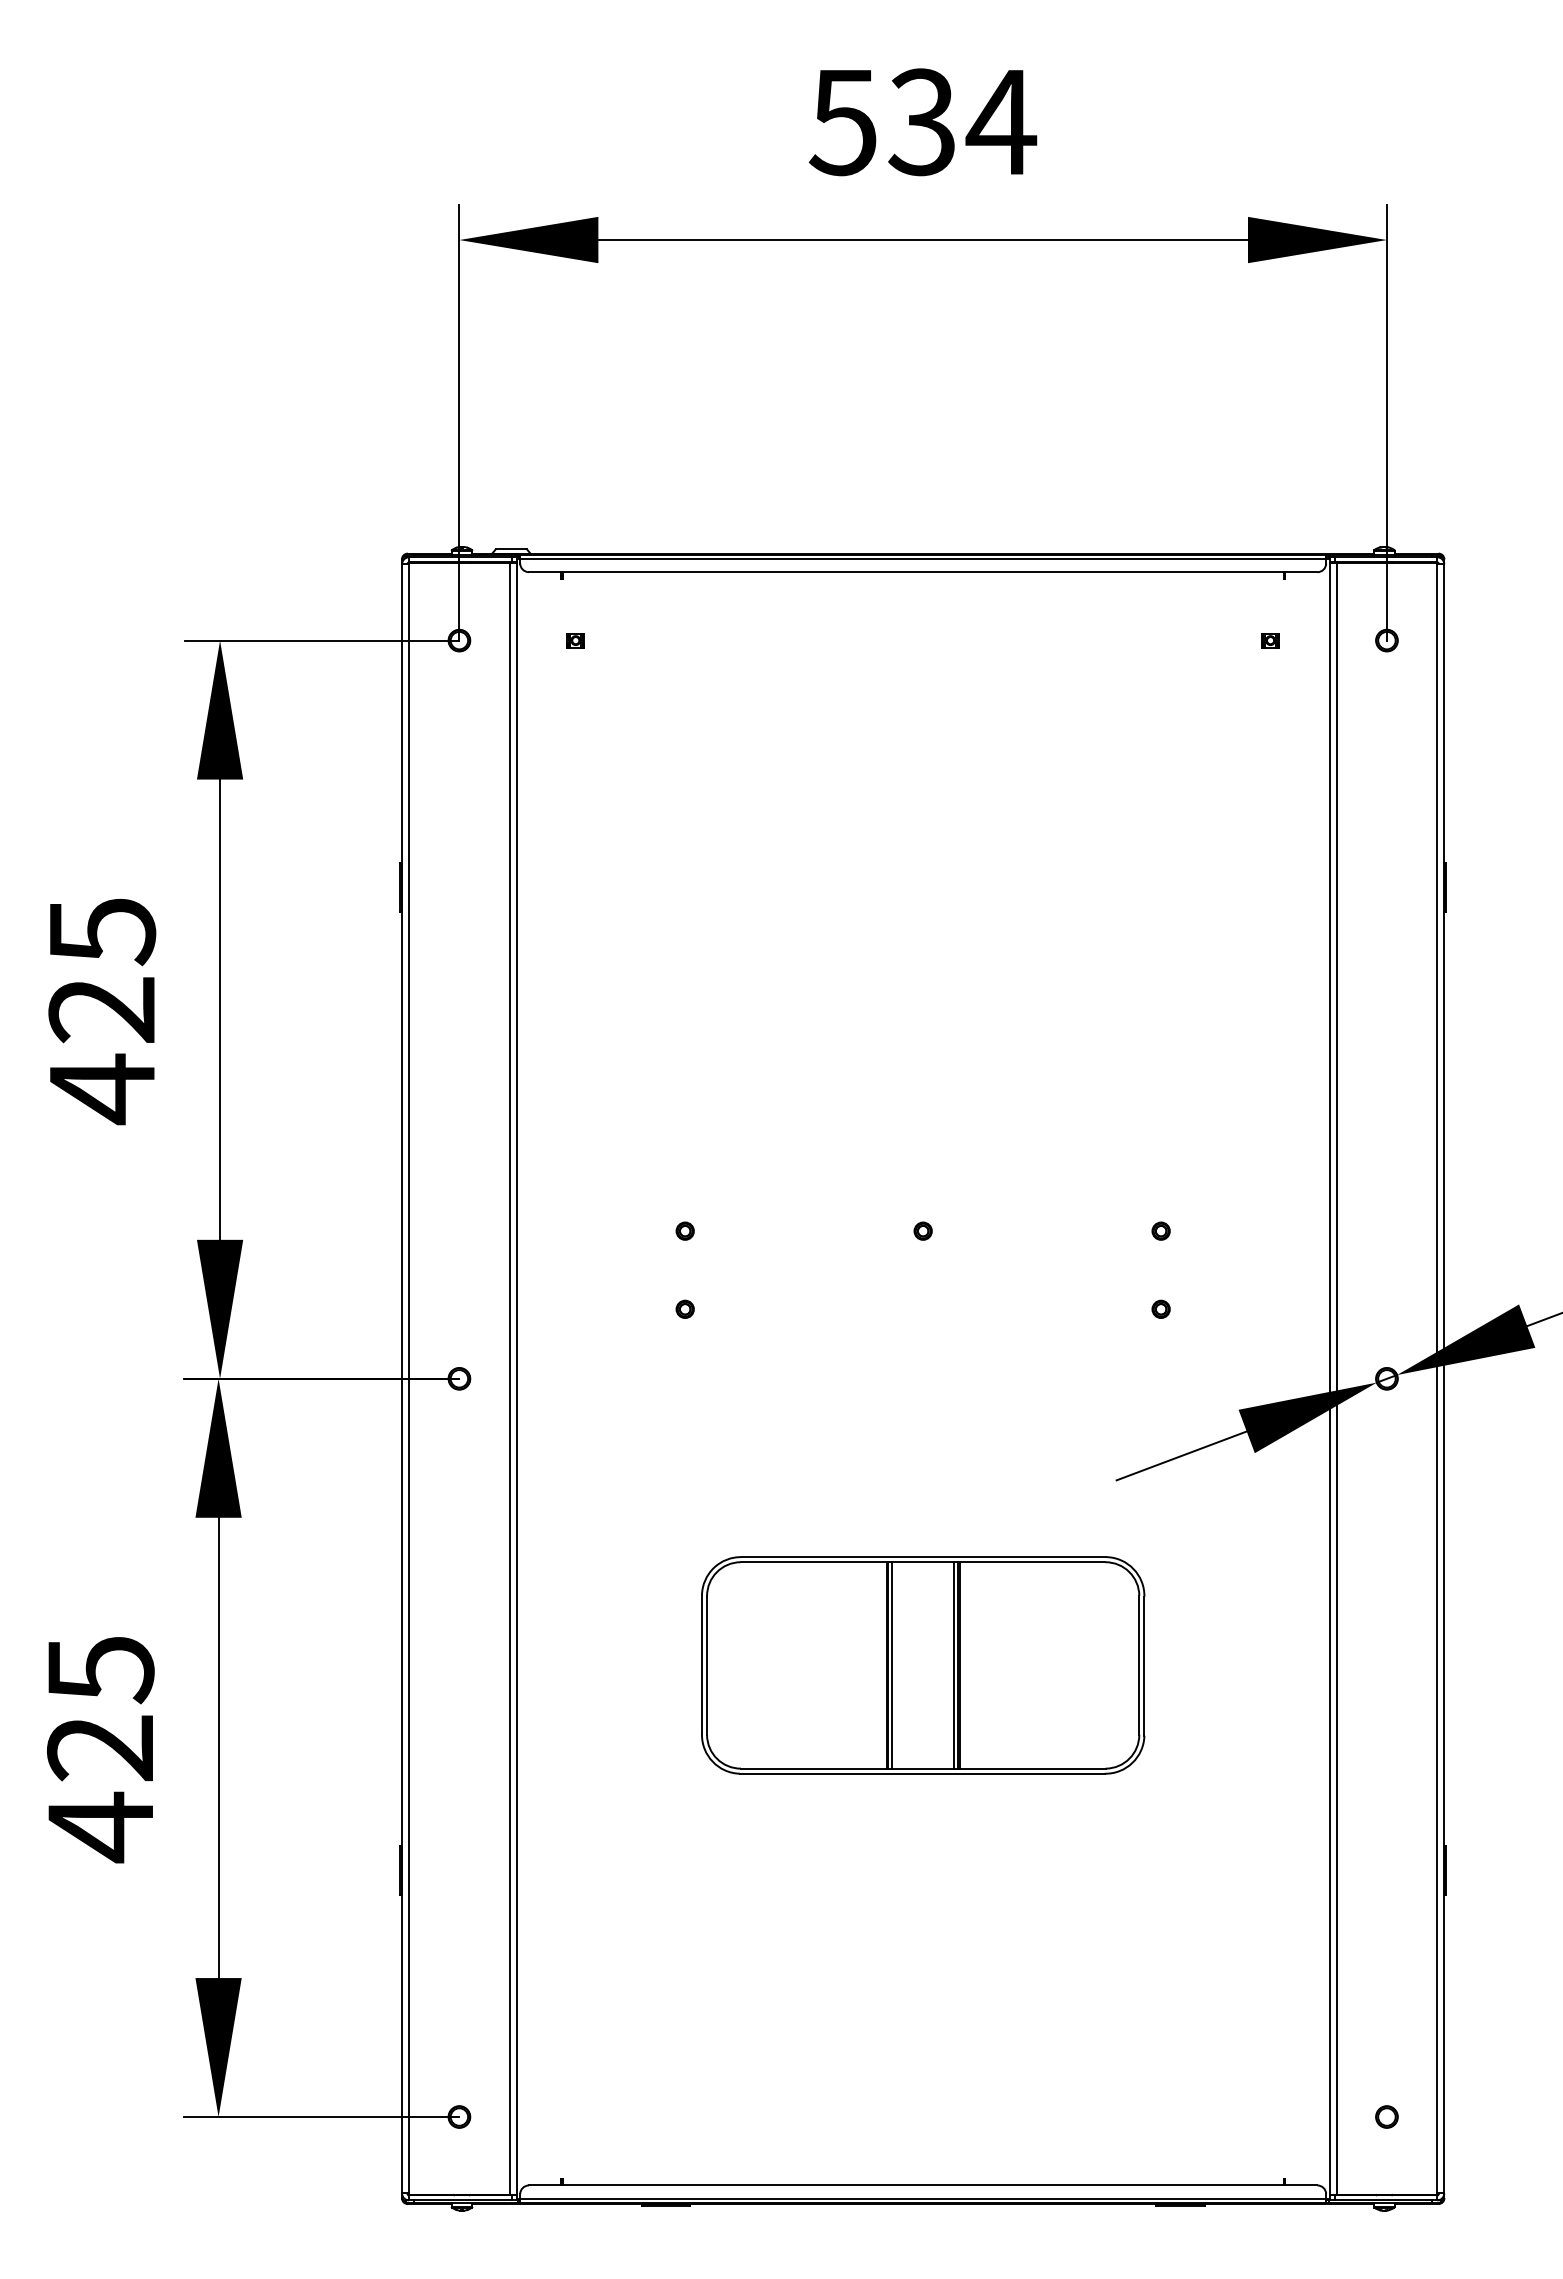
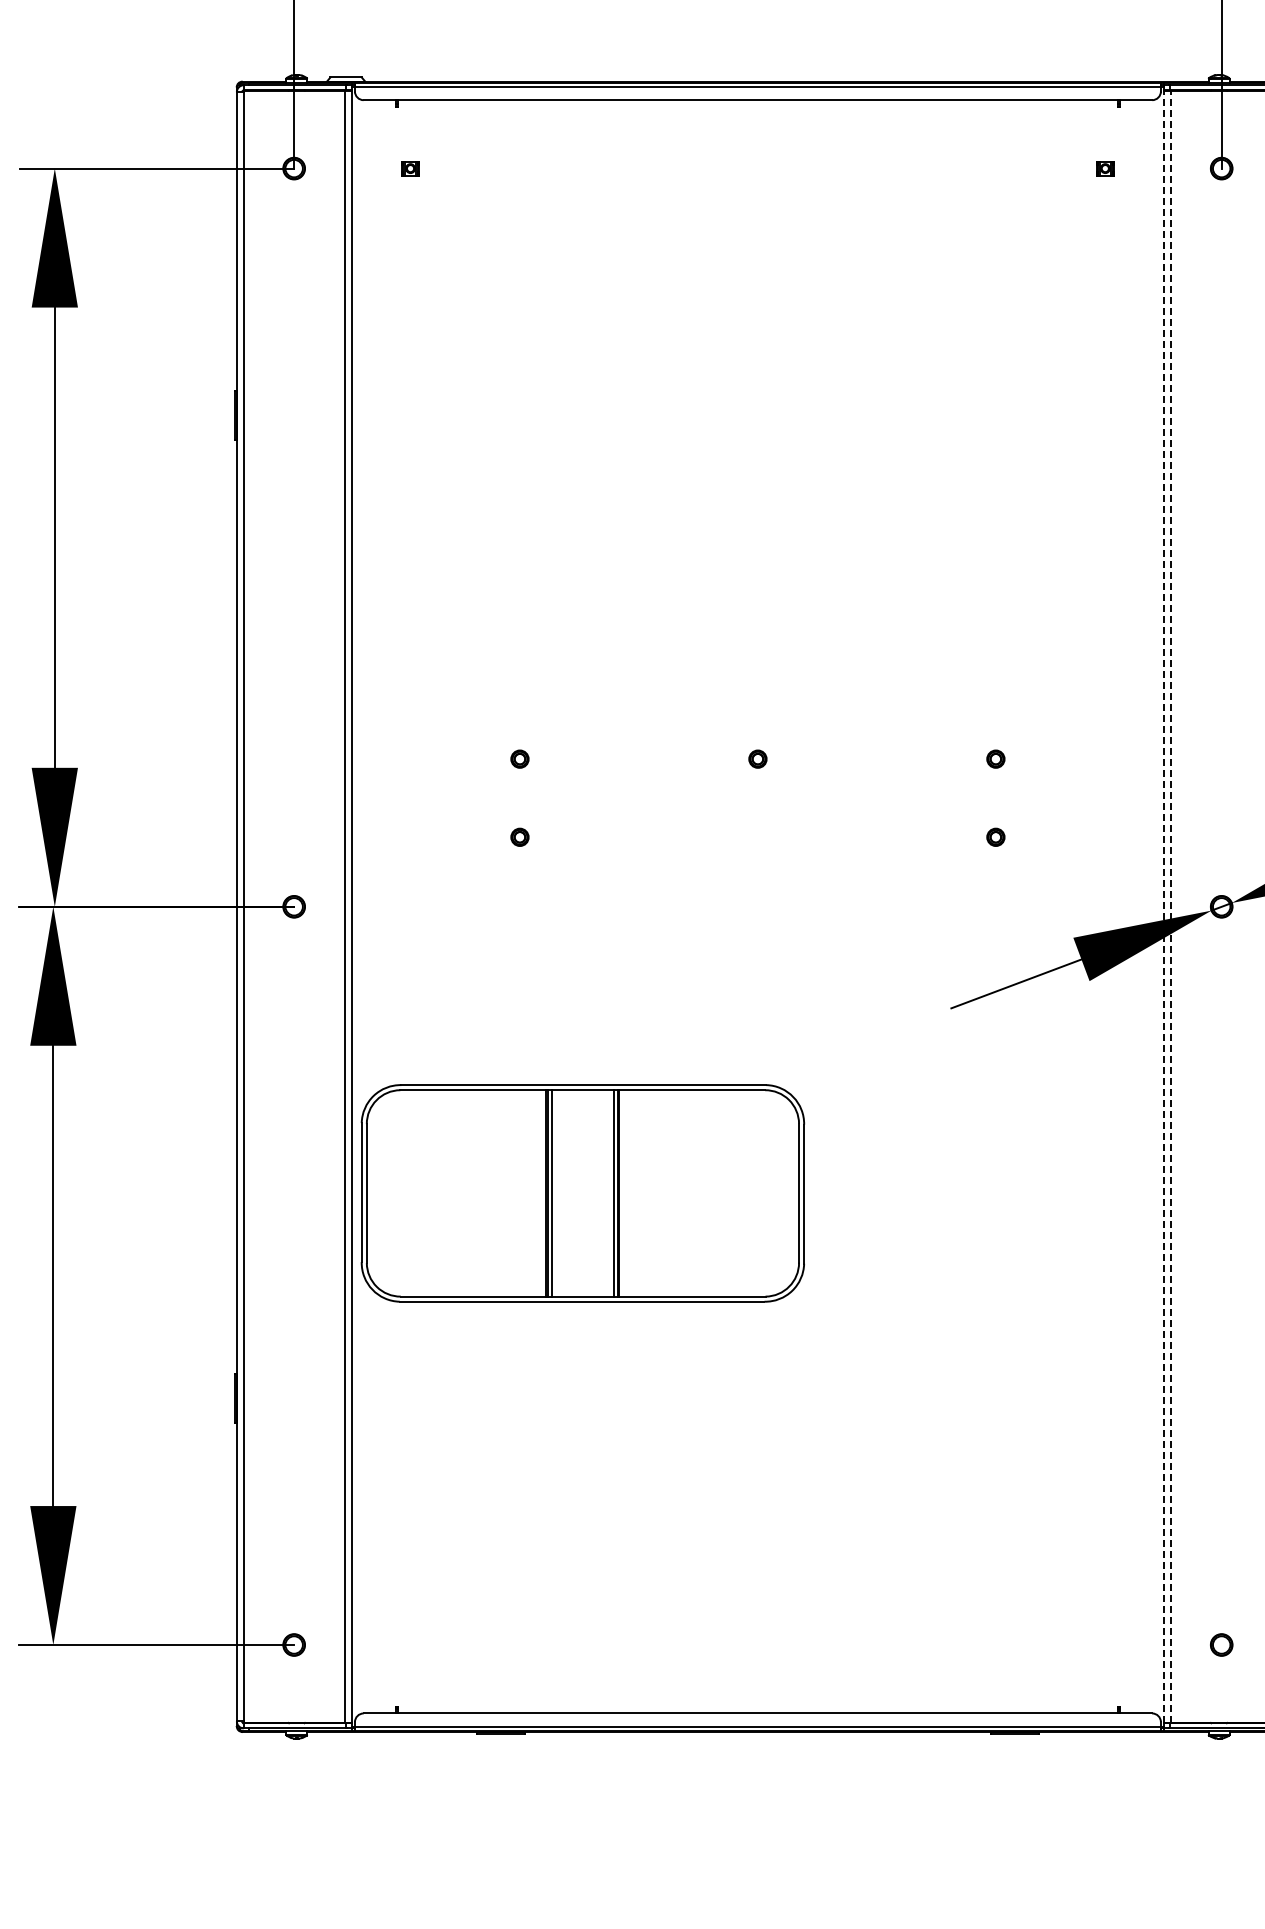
line: (1329, 1378) -> (1164, 906), solid -> dashed
line: (1336, 1378) -> (1171, 906), solid -> dashed
part: (923, 1665) -> (583, 1193), moved

